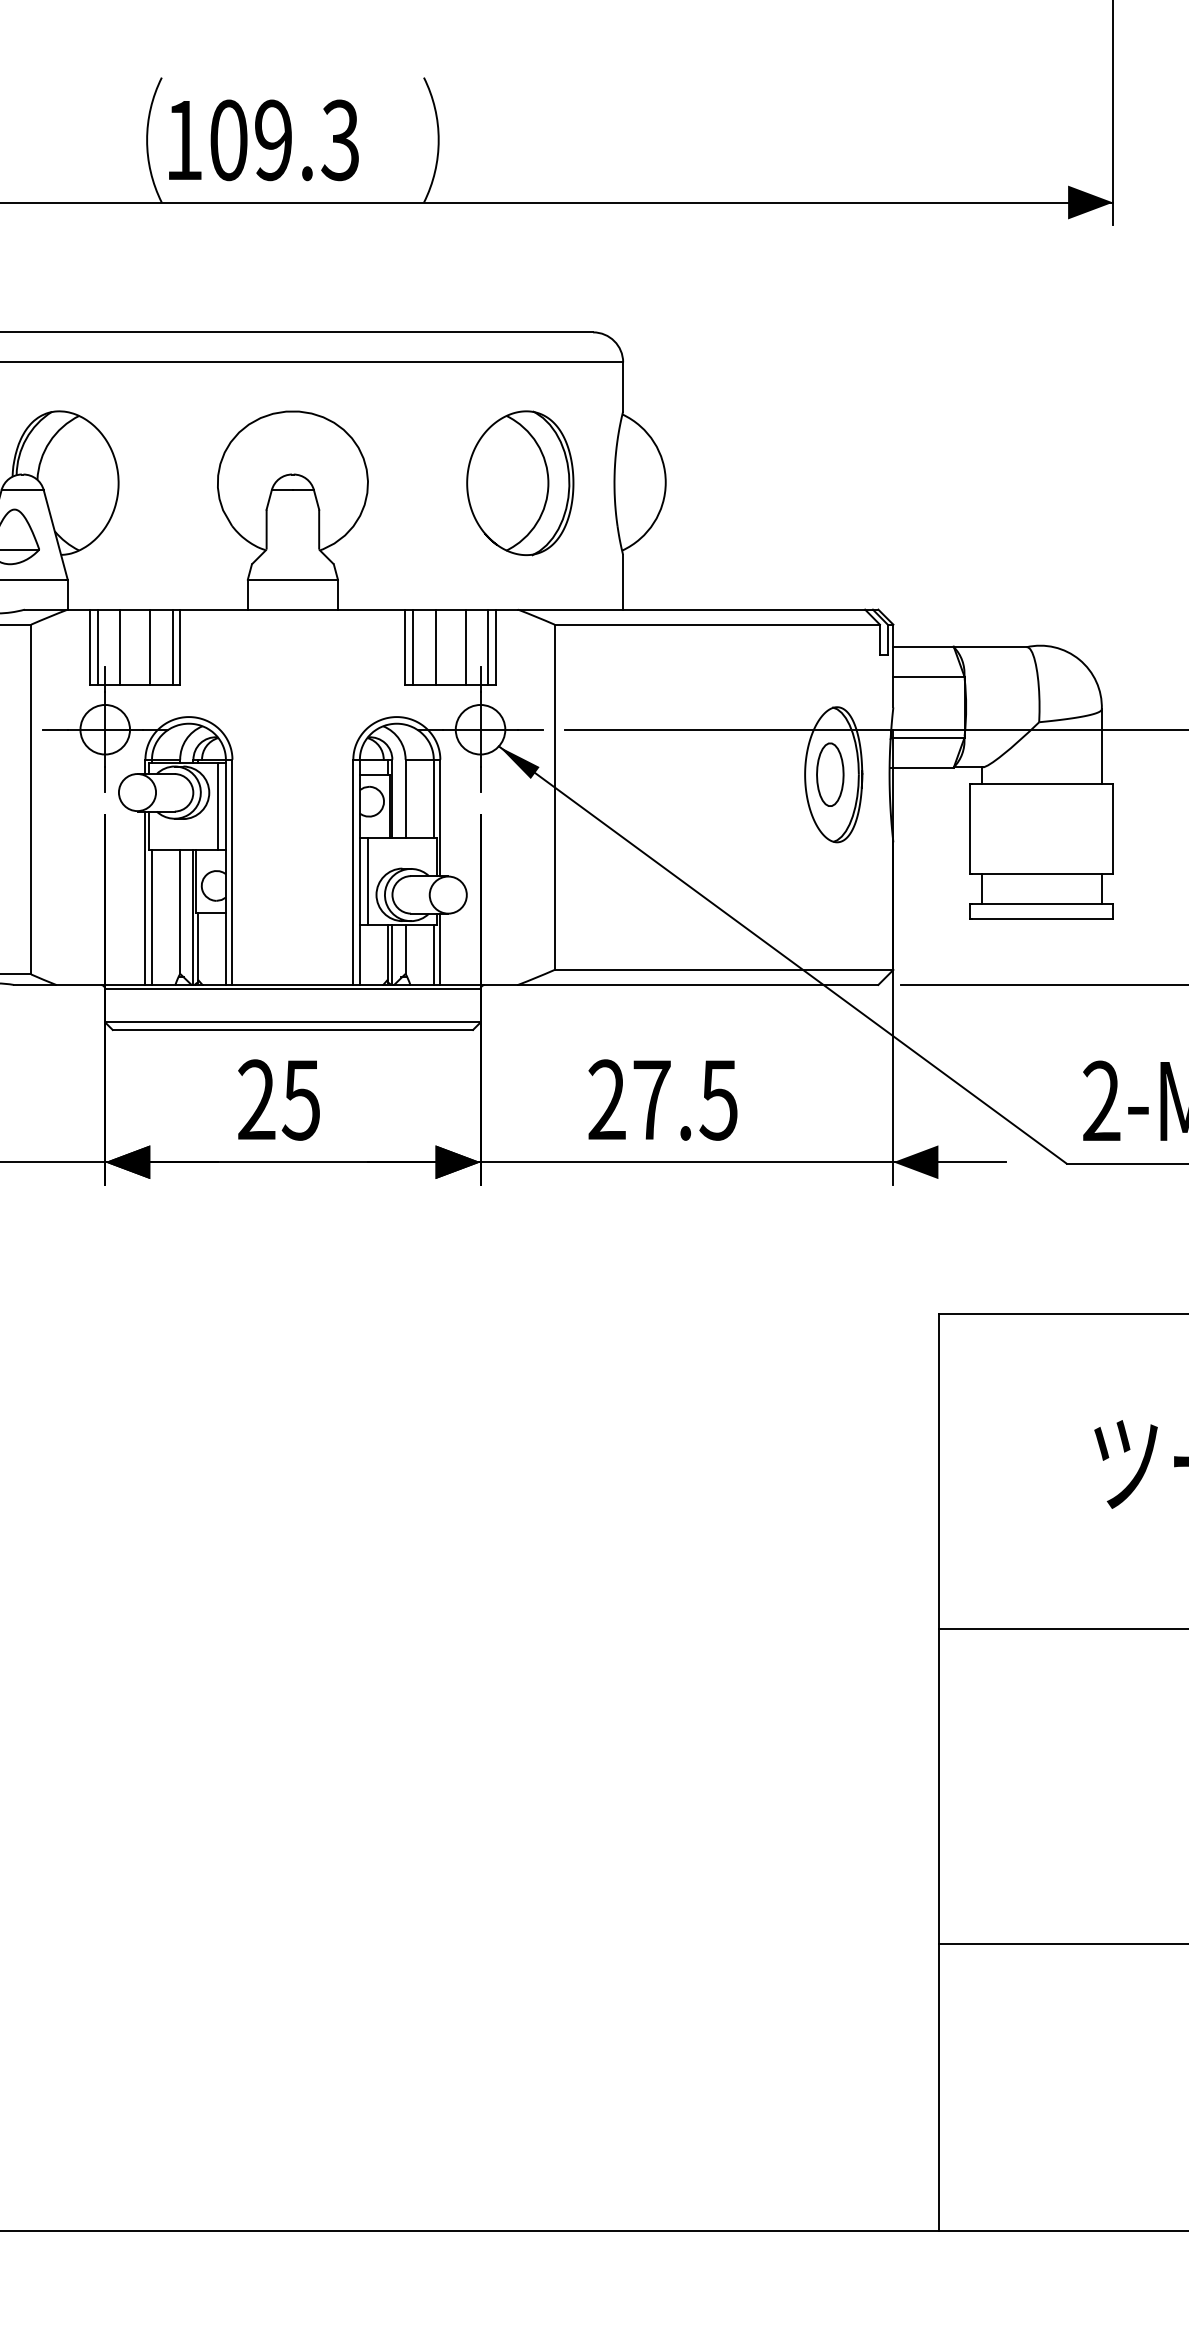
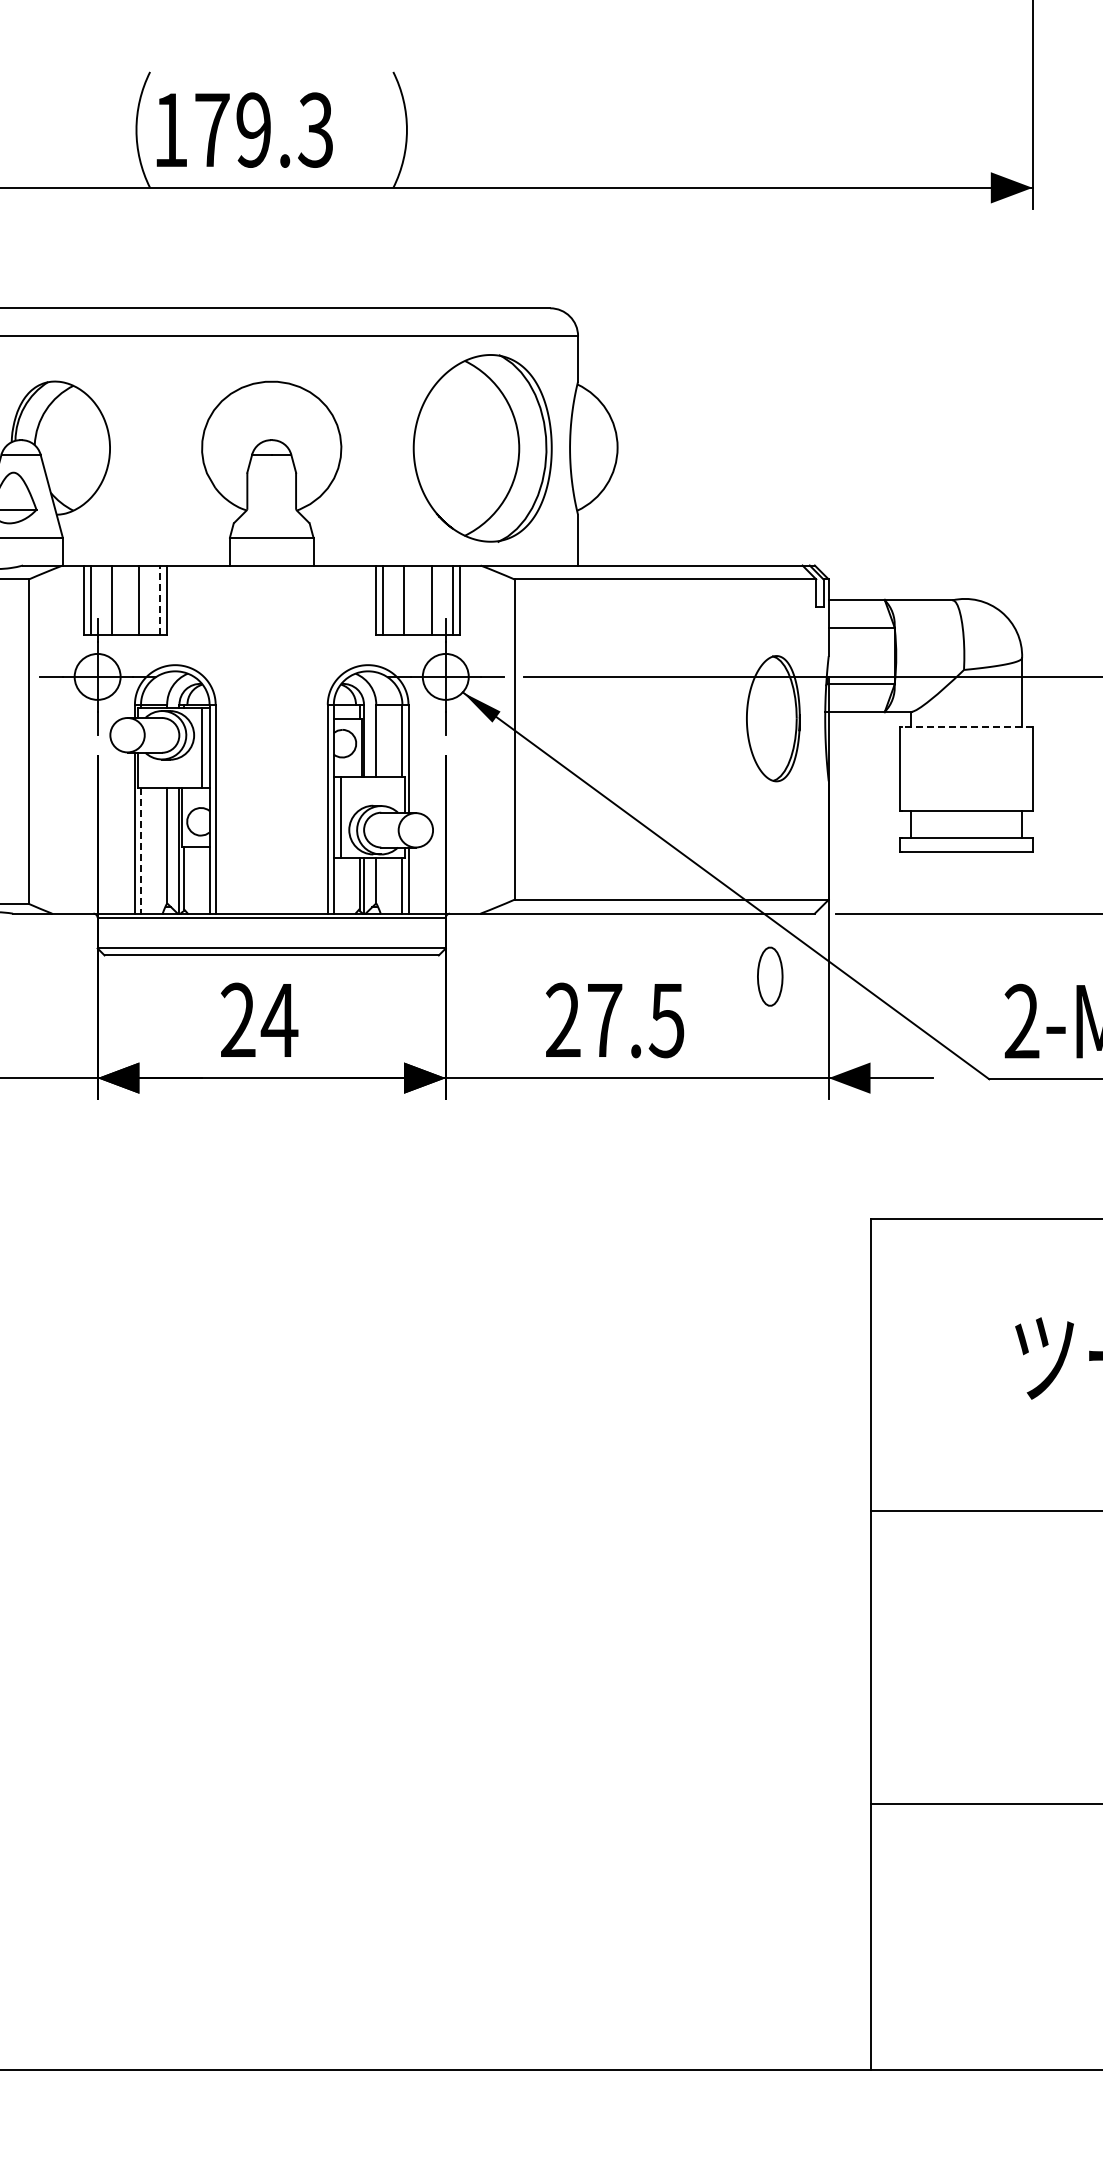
text: (229, 139) -> (212, 129), 109.3 -> 179.3
part: (520, 482) -> (482, 447), size x1.4
line: (173, 647) -> (160, 600), solid -> dashed
part: (830, 774) -> (770, 976), moved
line: (1041, 784) -> (966, 727), solid -> dashed
line: (152, 917) -> (141, 851), solid -> dashed
text: (301, 1101) -> (279, 1021), 25 -> 24

